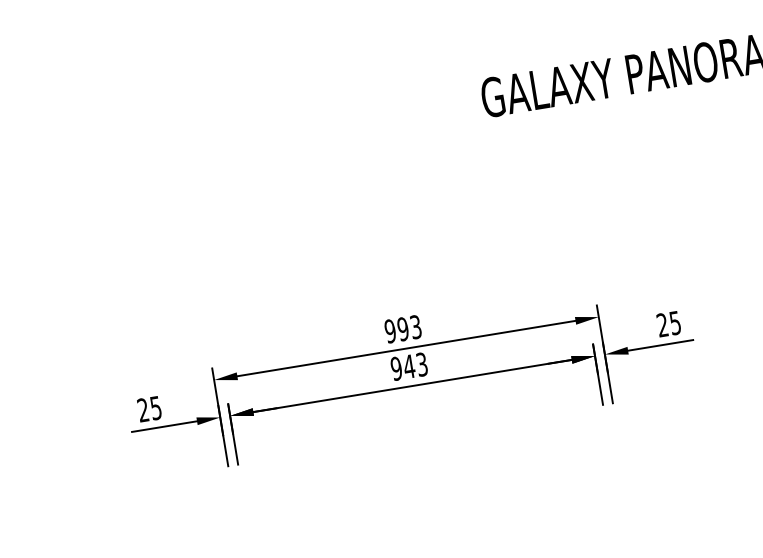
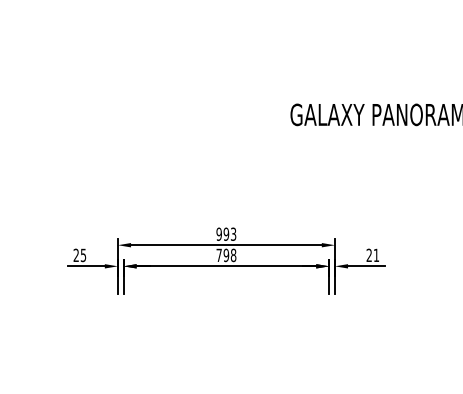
text: (675, 323) -> (376, 255), 25 -> 21
text: (409, 366) -> (226, 255), 943 -> 798

